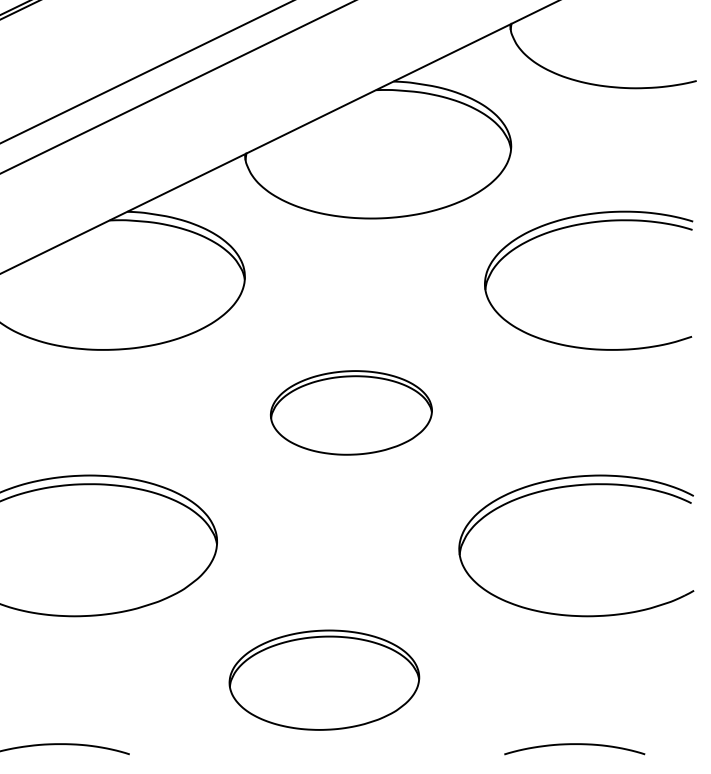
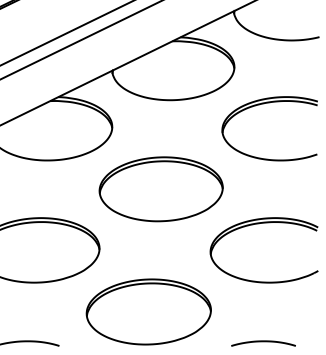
part: (350, 413) -> (160, 189), size x1.67
part: (323, 679) -> (148, 311), size x1.43

